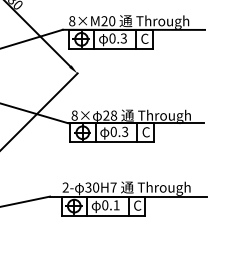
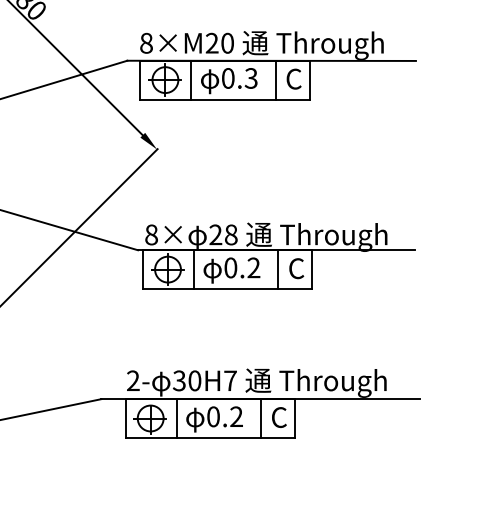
text: (125, 132) -> (254, 269), 0.3 -> 0.2
text: (116, 205) -> (236, 417), 0.1 -> 0.2

